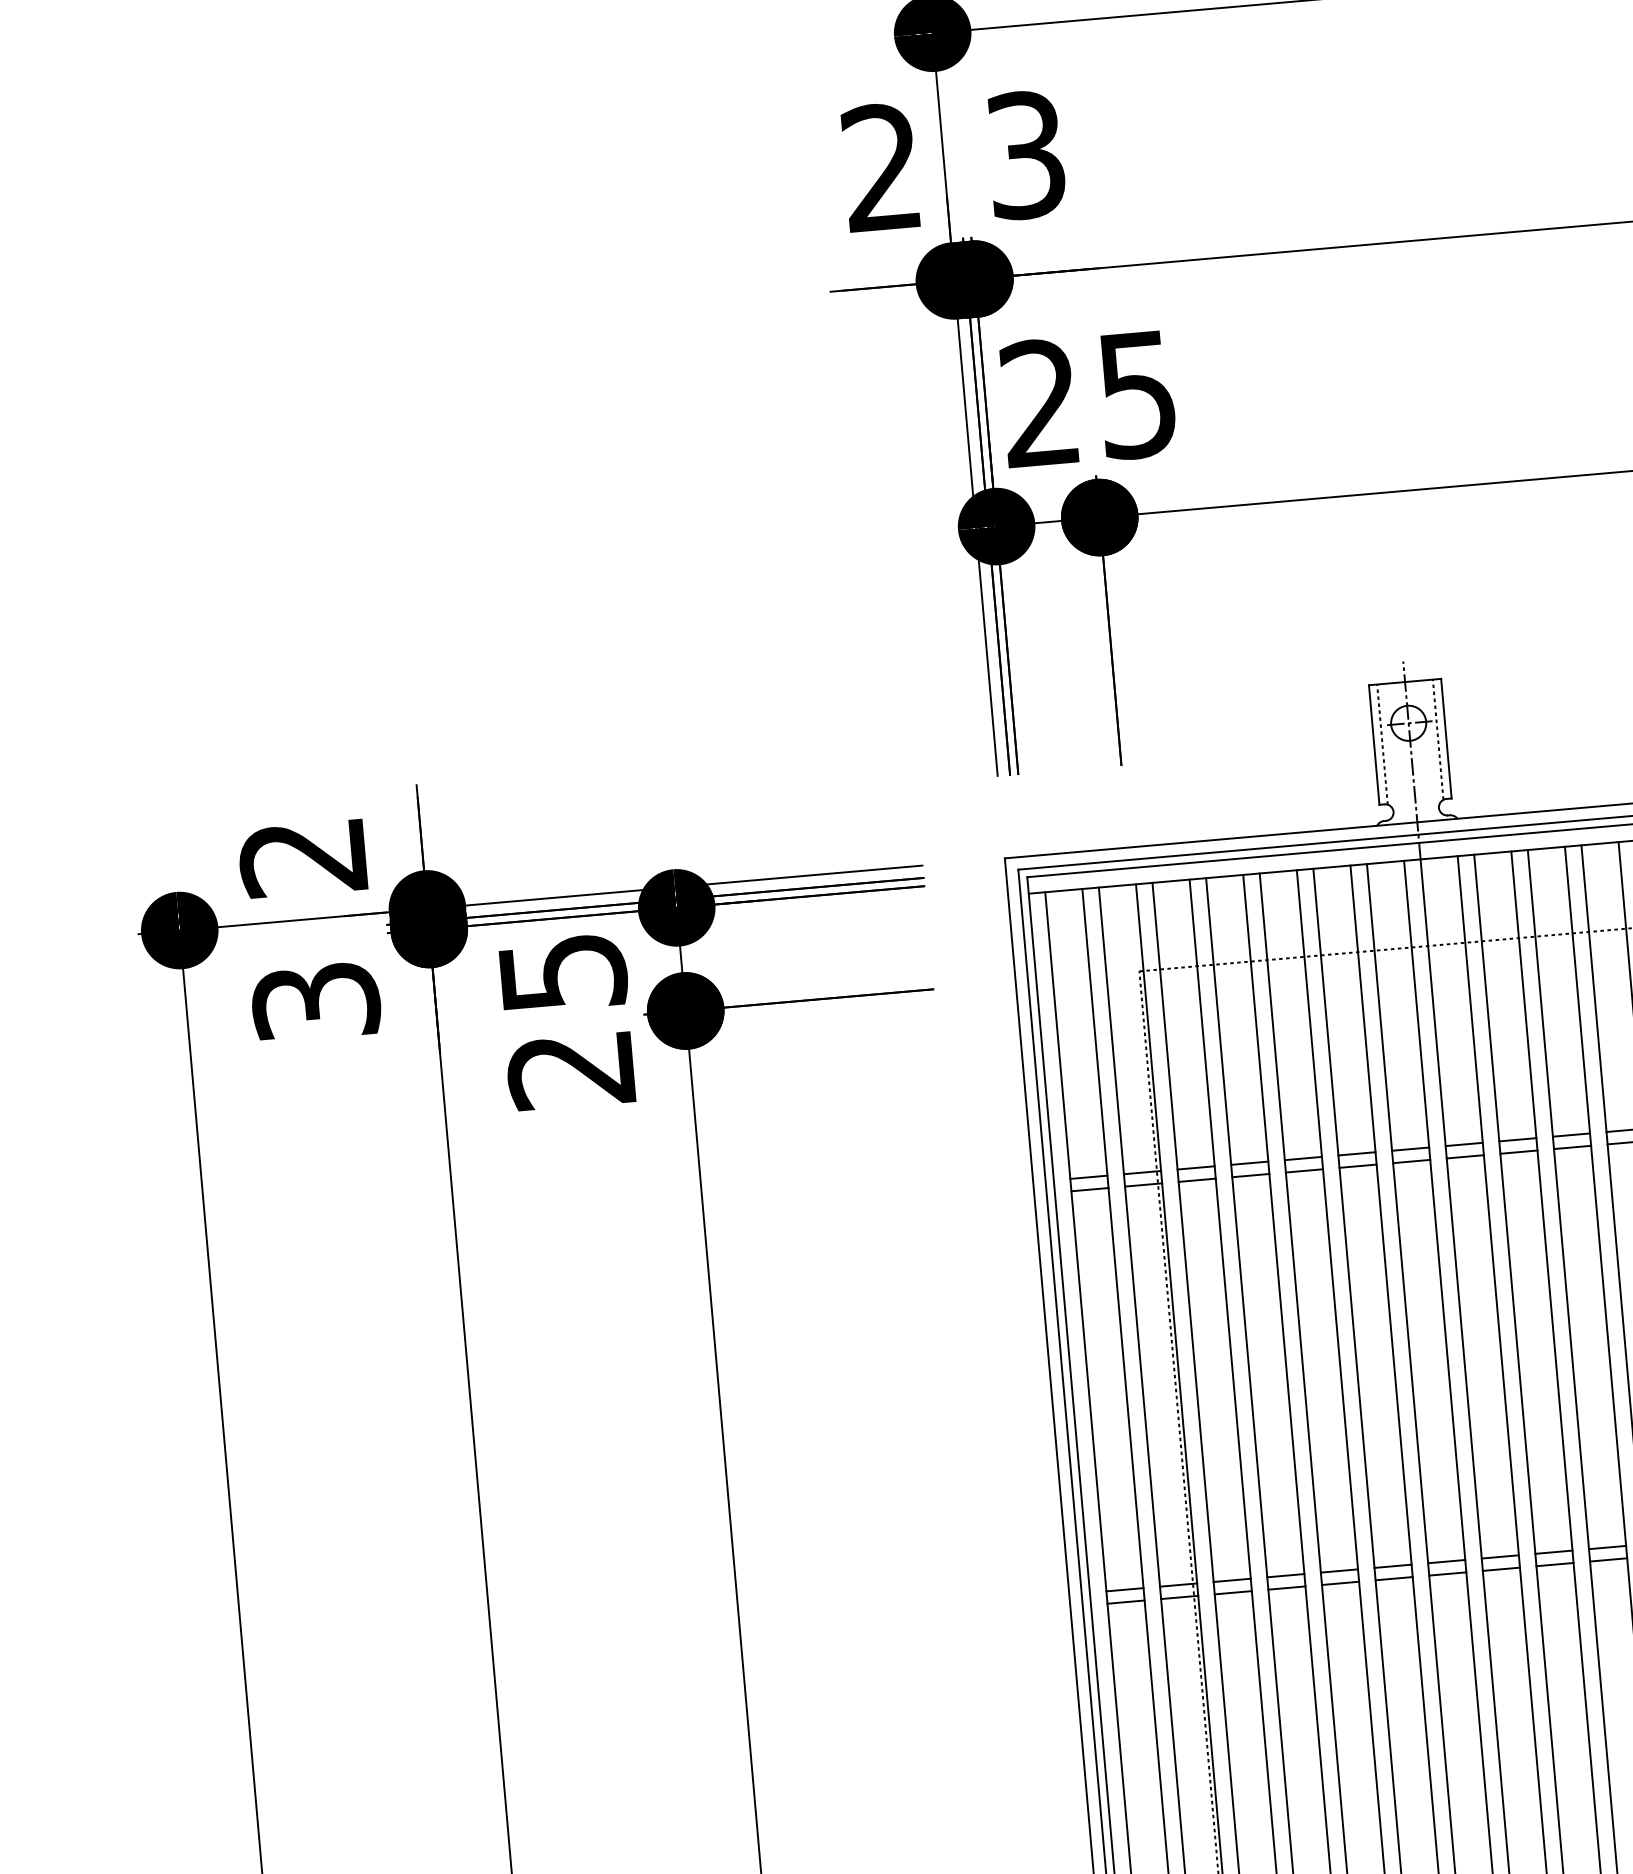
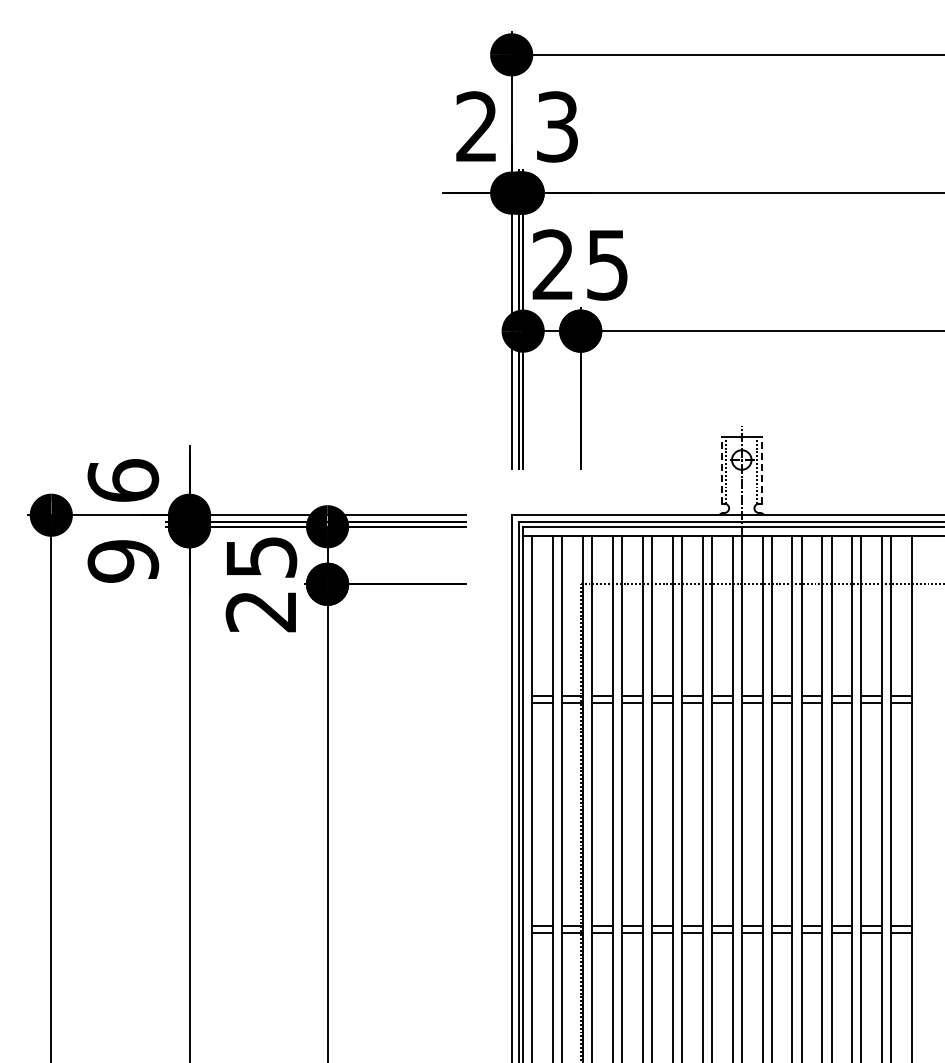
line: (1445, 737) -> (761, 469), solid -> dashed
line: (1373, 743) -> (721, 469), solid -> dashed
text: (303, 856) -> (123, 480), 2 -> 6
text: (316, 1002) -> (123, 561), 3 -> 9

